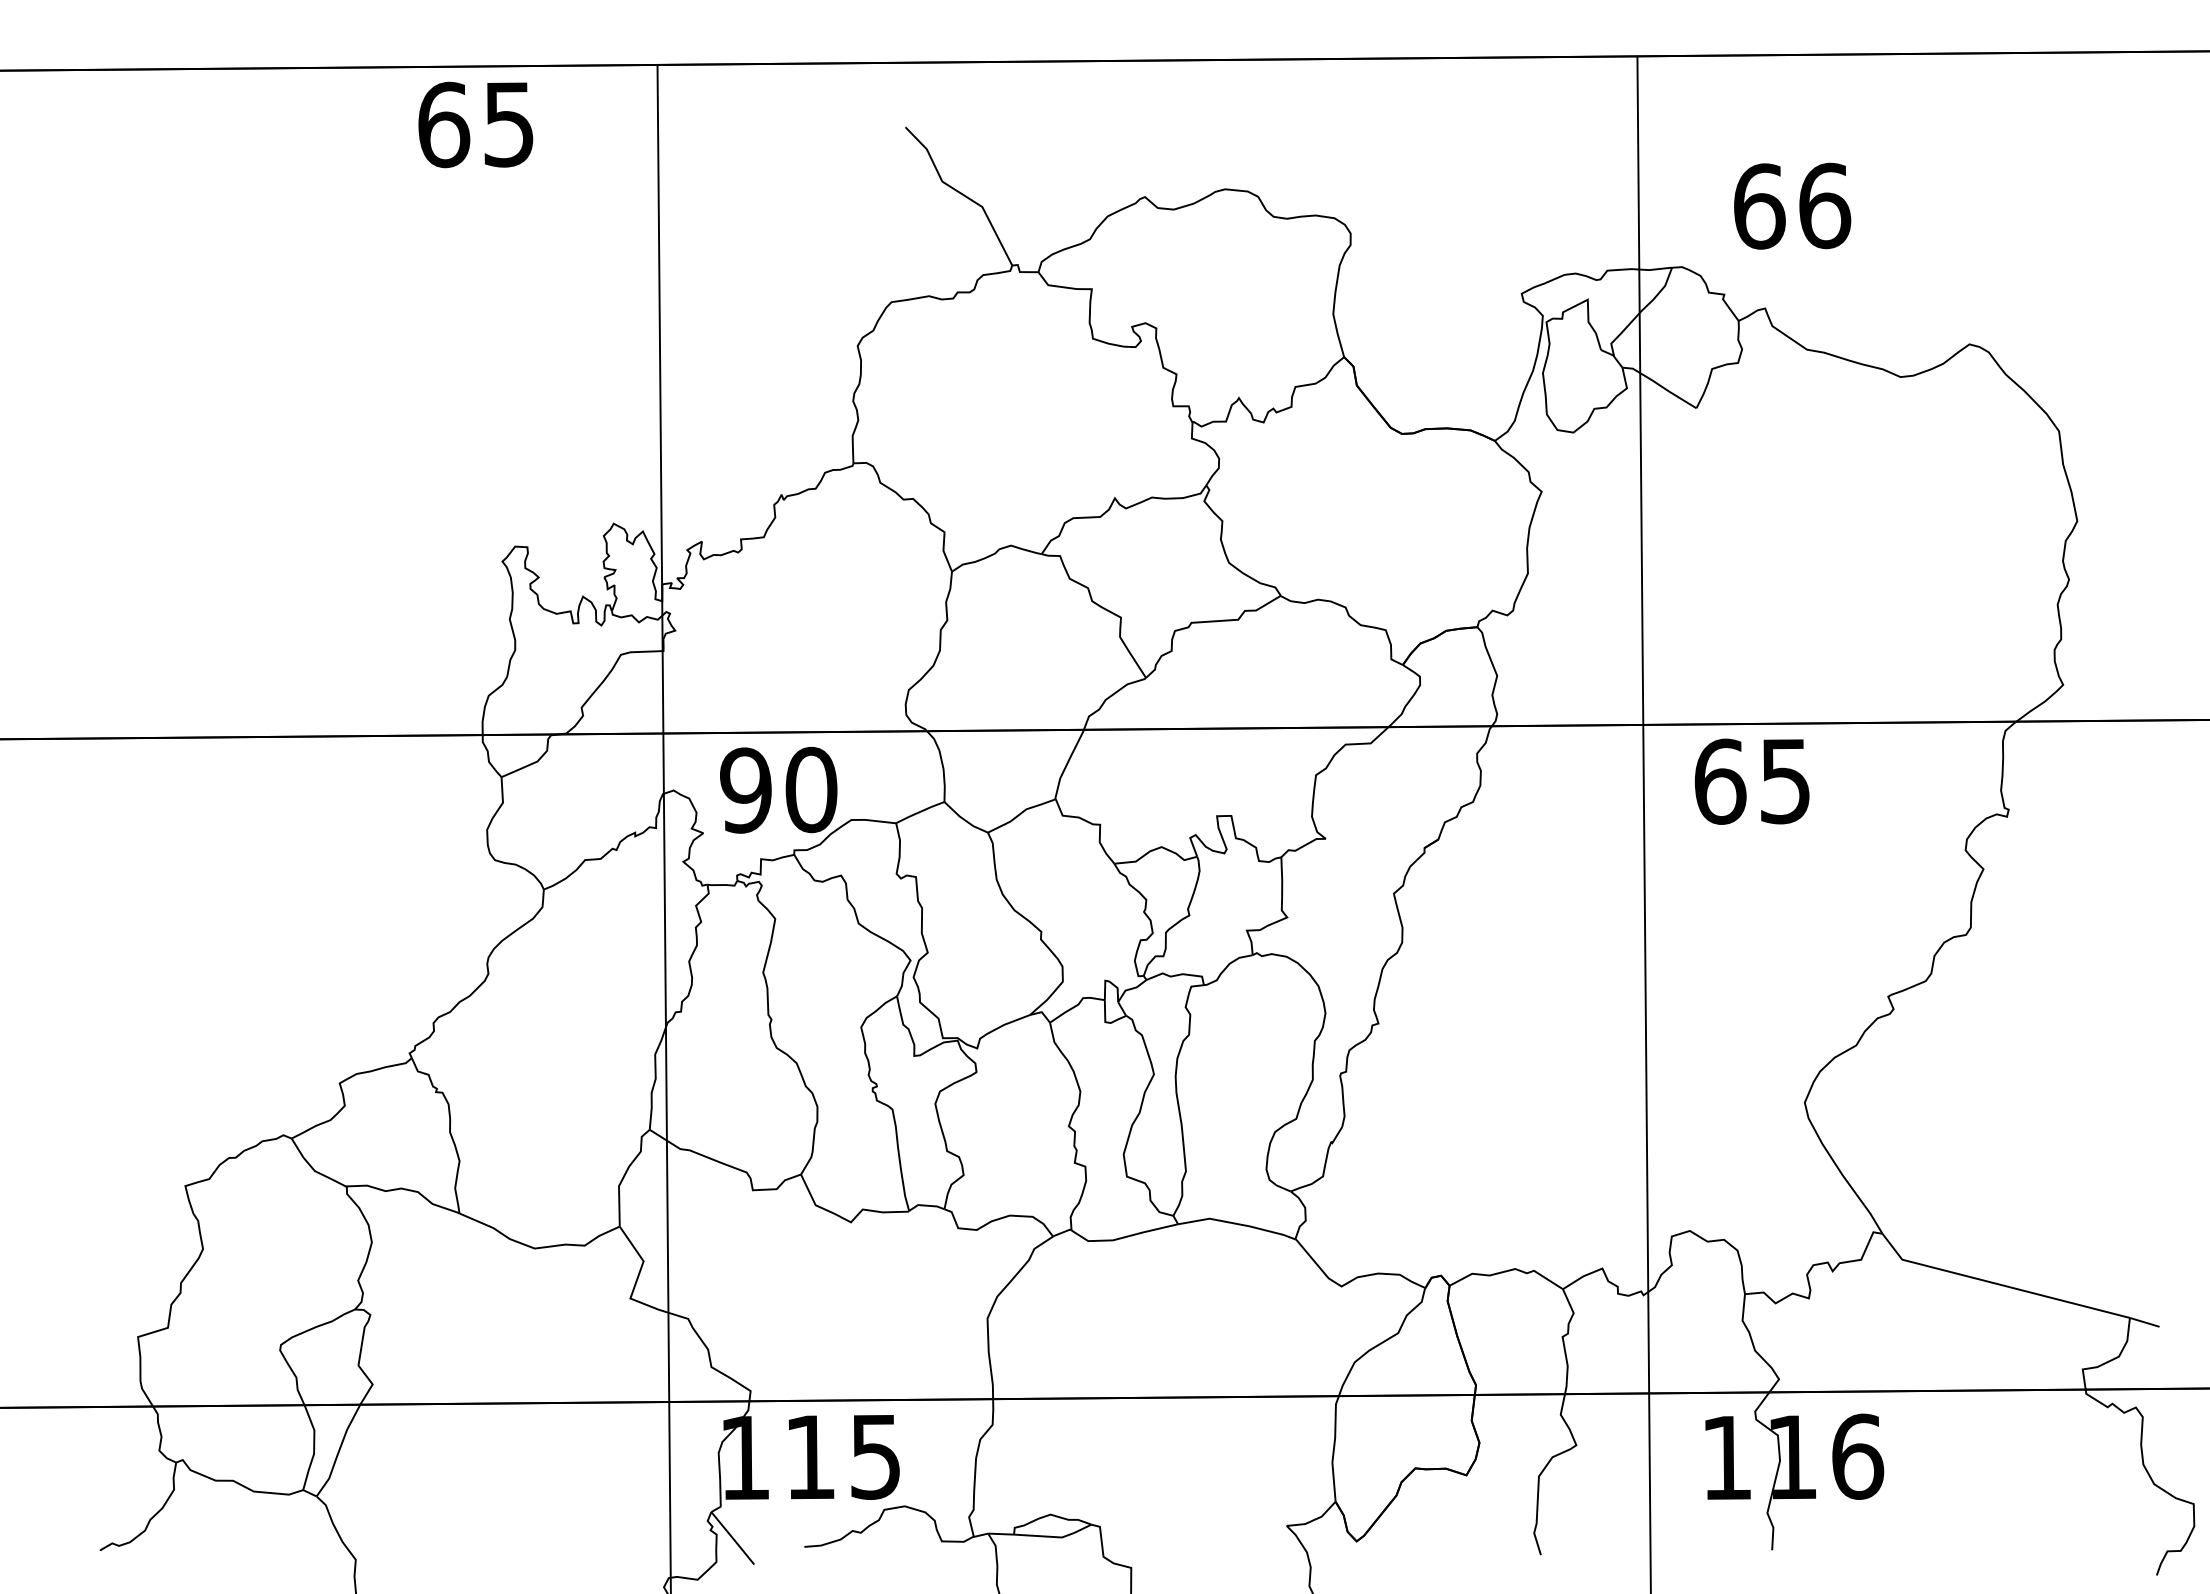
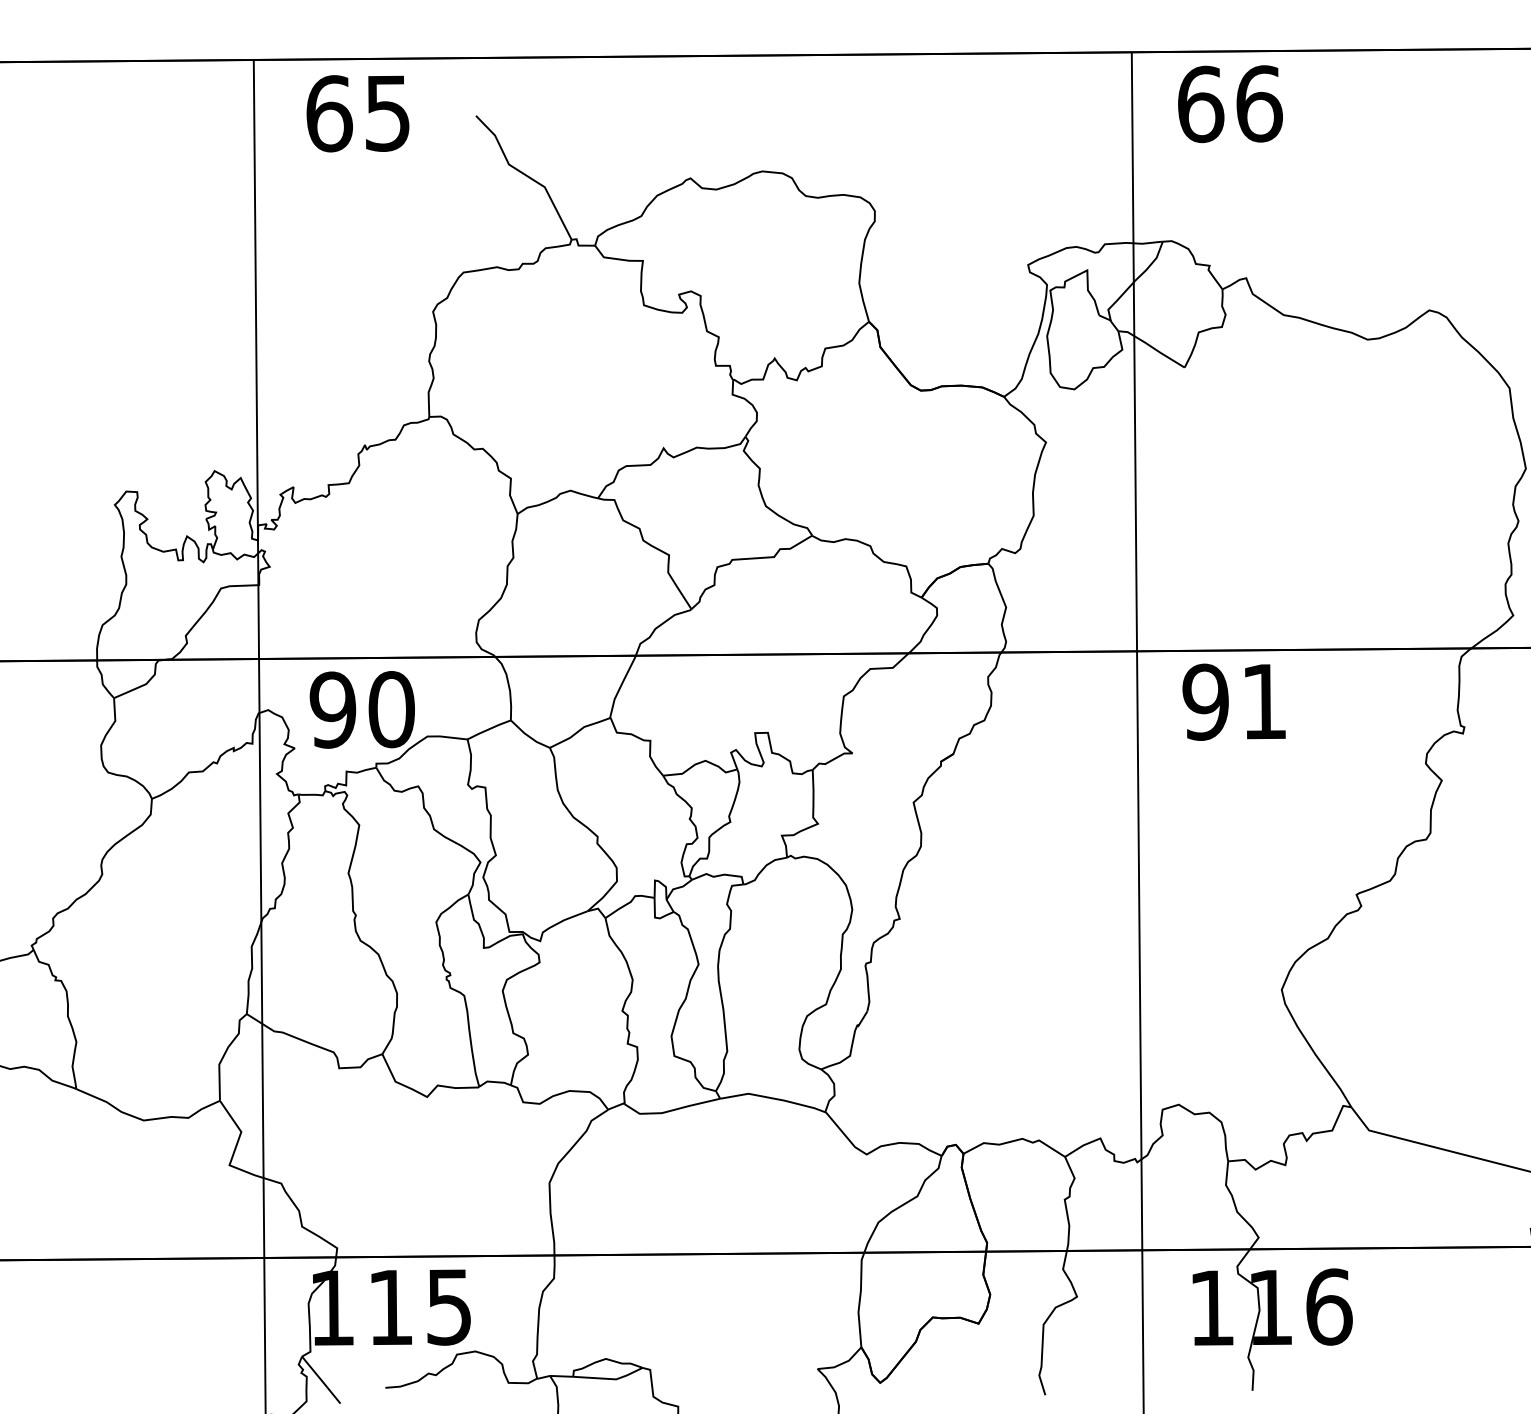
text: (475, 124) -> (357, 113), moved
text: (1792, 205) -> (1230, 103), moved
text: (1751, 781) -> (1234, 702), 65 -> 91

